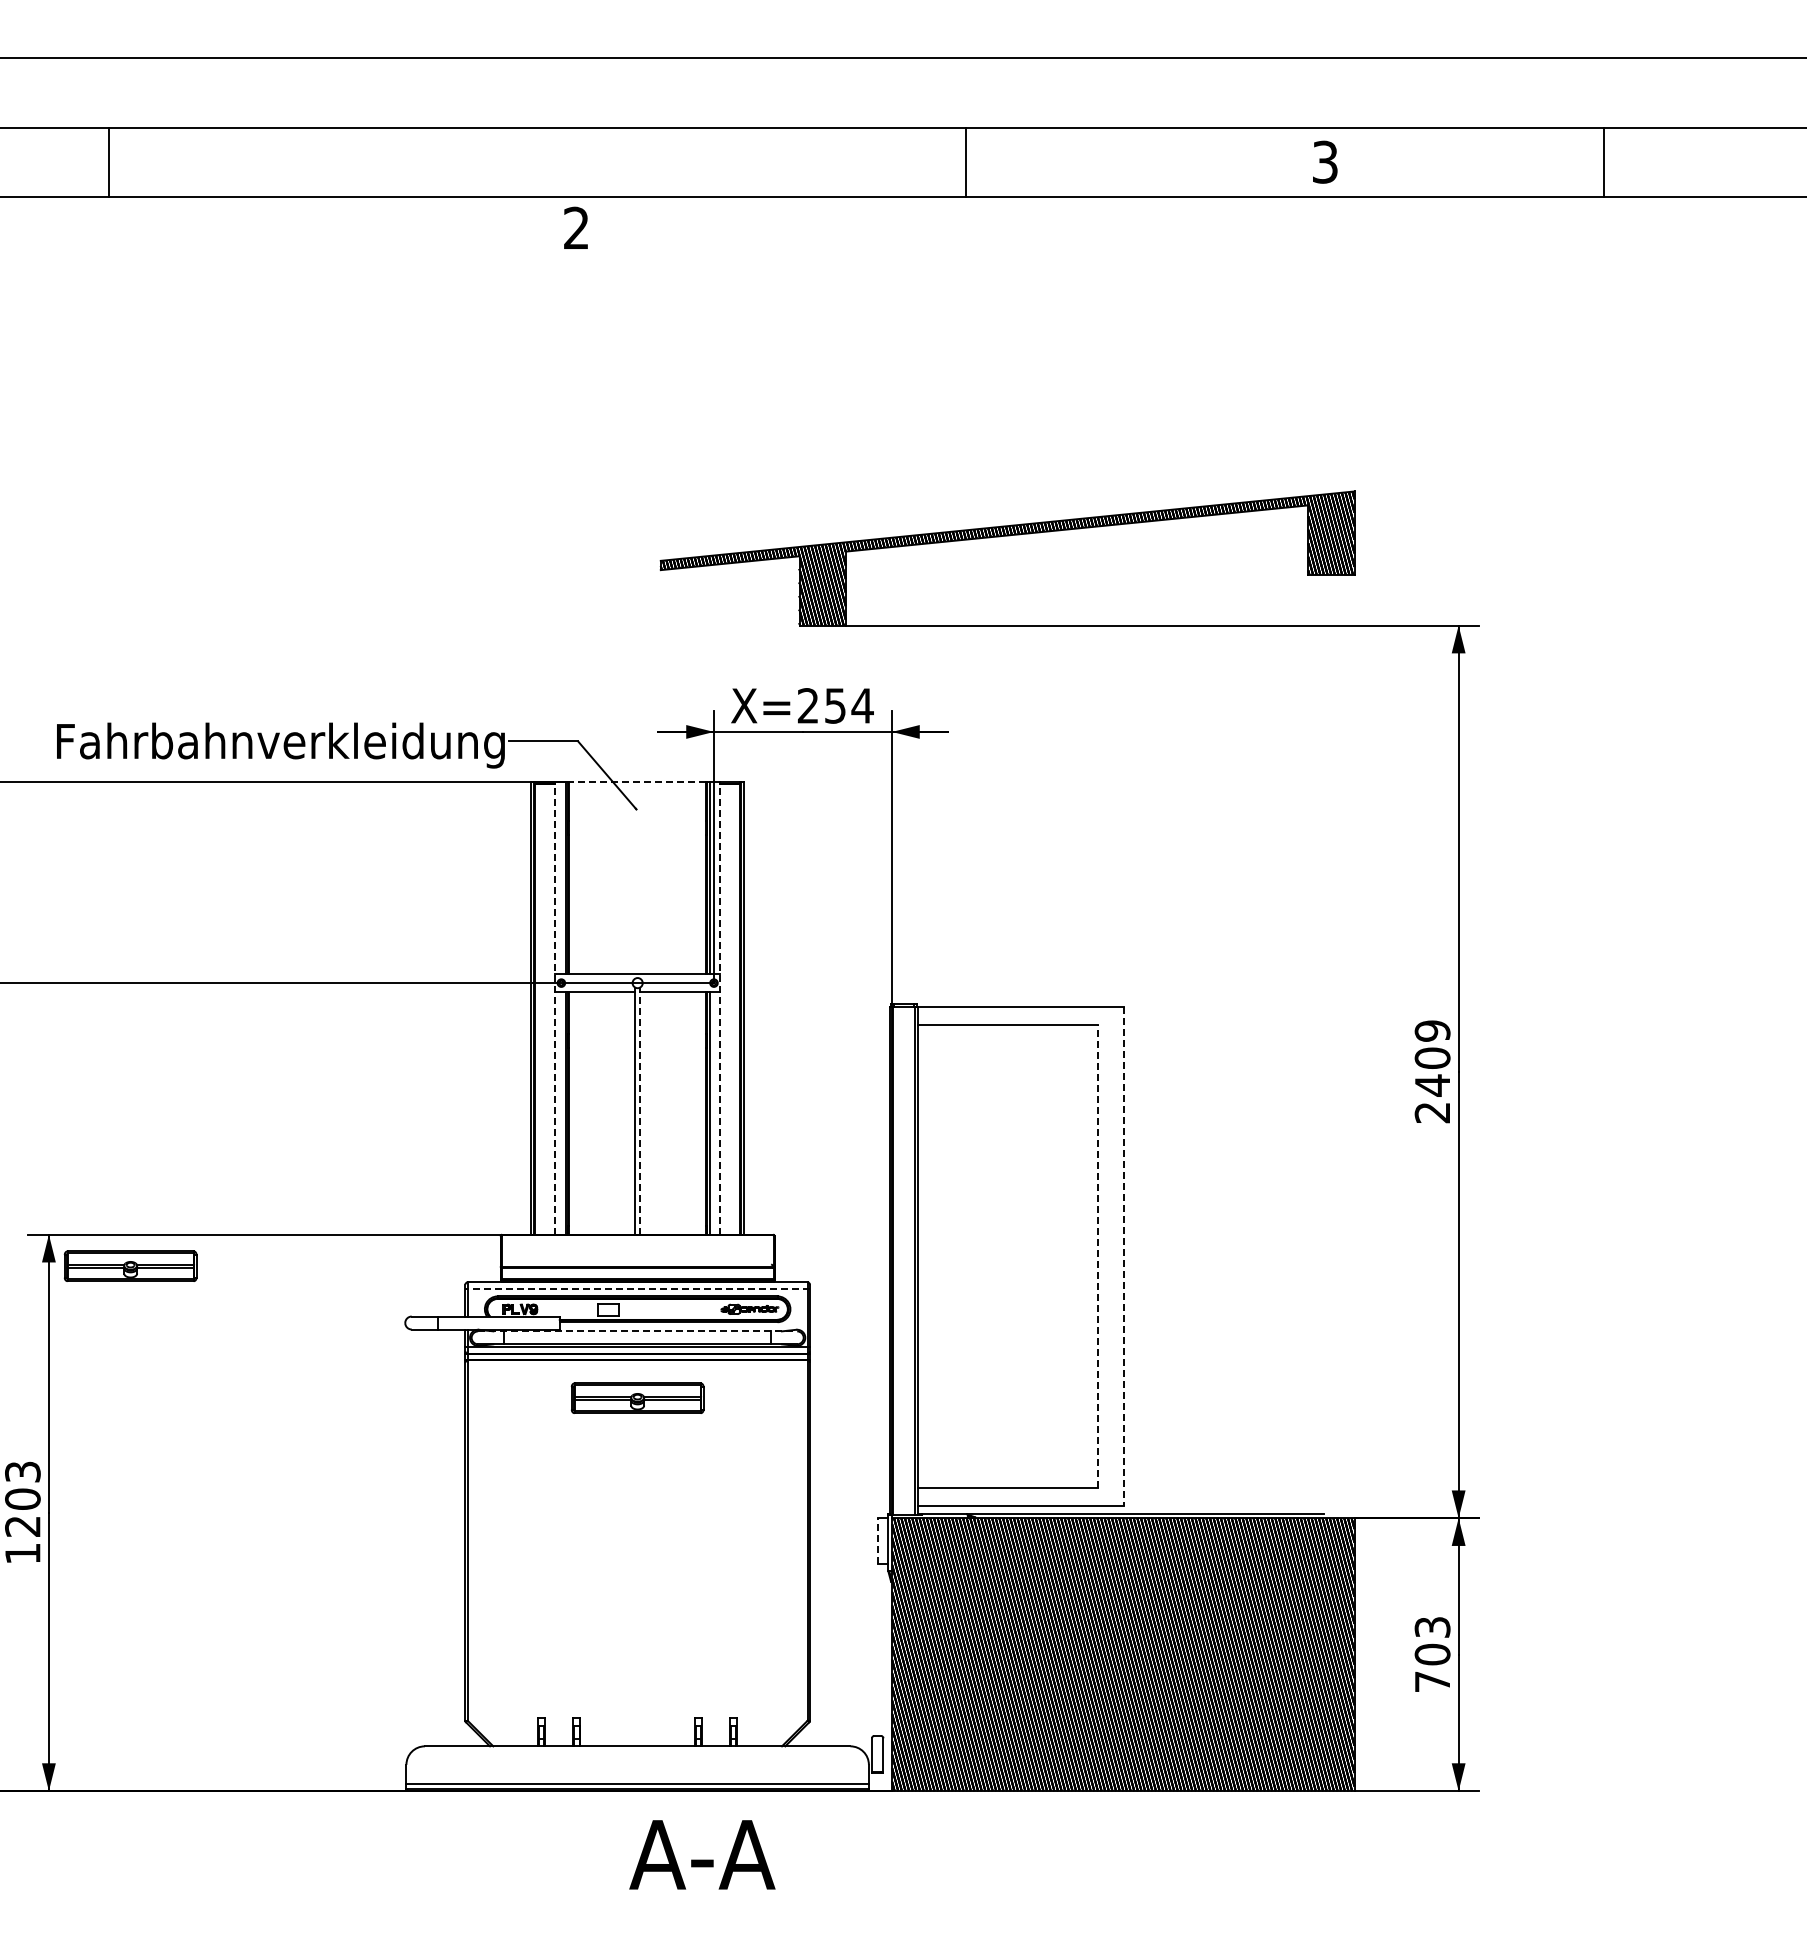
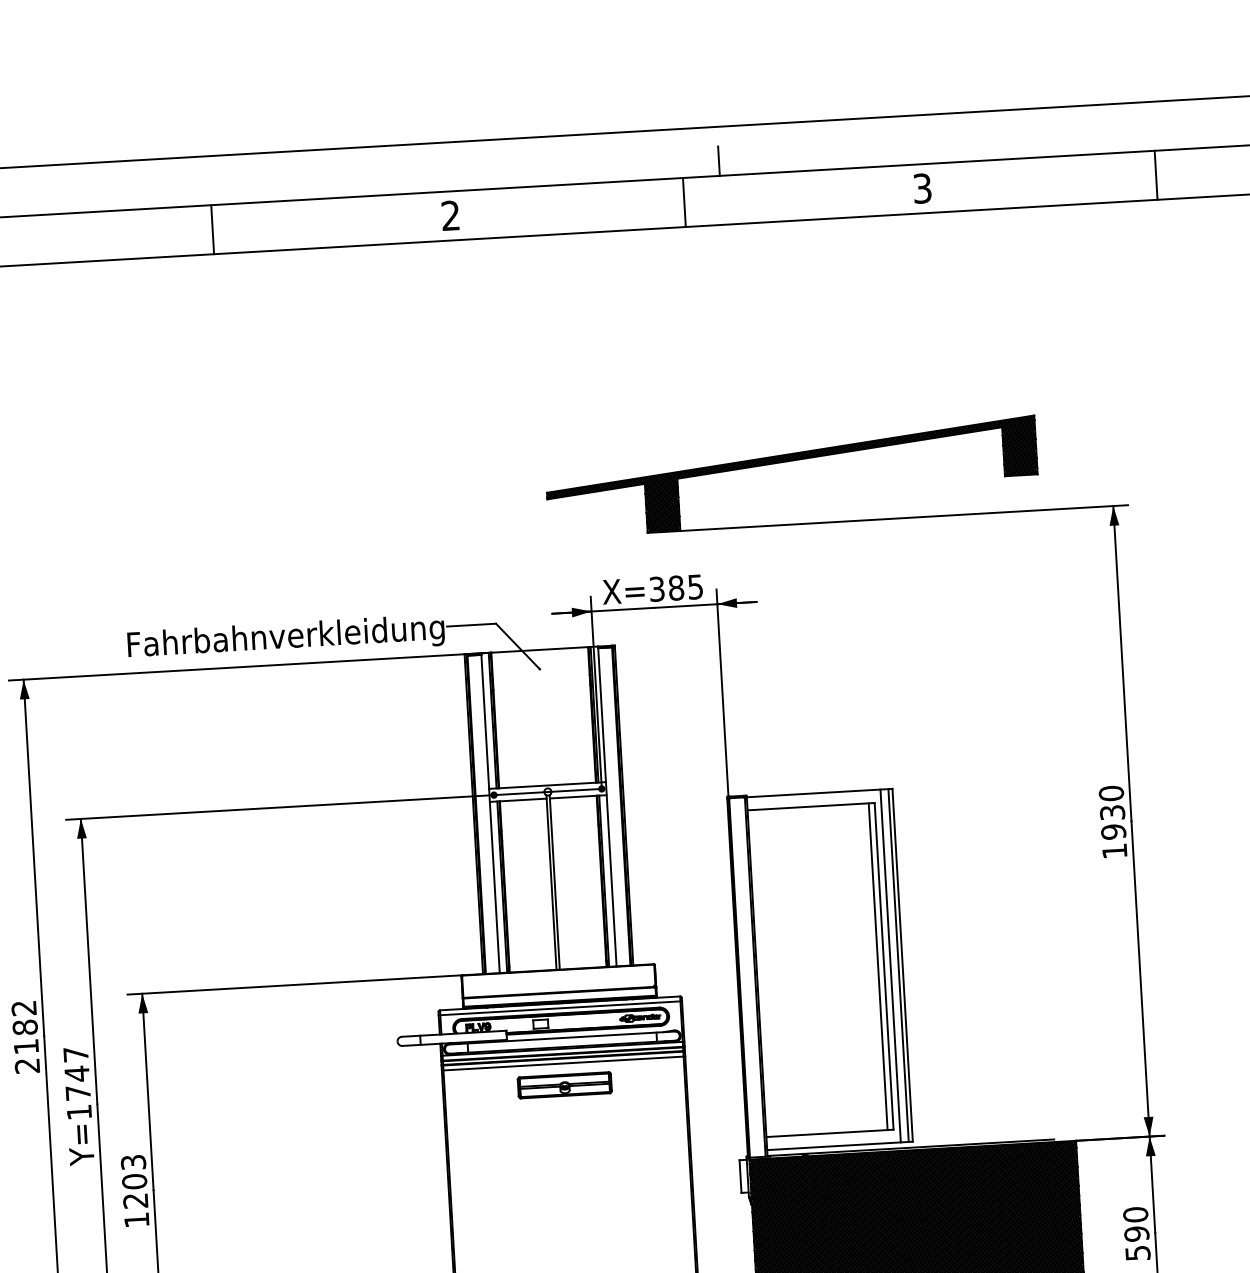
line: (930, 106) -> (719, 160), added
text: (1325, 161) -> (922, 188), moved
line: (109, 162) -> (212, 229), moved
line: (966, 162) -> (684, 202), moved
line: (1603, 162) -> (1155, 175), moved
text: (575, 227) -> (450, 215), moved
text: (835, 705) -> (676, 587), X=254 -> X=385
line: (637, 781) -> (539, 649), dashed -> solid
line: (554, 1008) -> (490, 813), dashed -> solid
line: (720, 1008) -> (607, 806), dashed -> solid
text: (1432, 1071) -> (1113, 822), 2409 -> 1930
line: (639, 1111) -> (554, 882), dashed -> solid
line: (1097, 1255) -> (883, 965), dashed -> solid
line: (1089, 1256) -> (878, 966), added
line: (1107, 1256) -> (890, 966), added
line: (1118, 1256) -> (898, 965), added
line: (1124, 1256) -> (902, 965), dashed -> solid
part: (130, 1265) -> (201, 1012), removed
line: (637, 1289) -> (560, 1008), dashed -> solid
line: (637, 1331) -> (561, 1038), dashed -> solid
line: (637, 1367) -> (563, 1063), added
line: (878, 1540) -> (740, 1175), dashed -> solid
text: (1432, 1654) -> (1136, 1233), 703 -> 590

